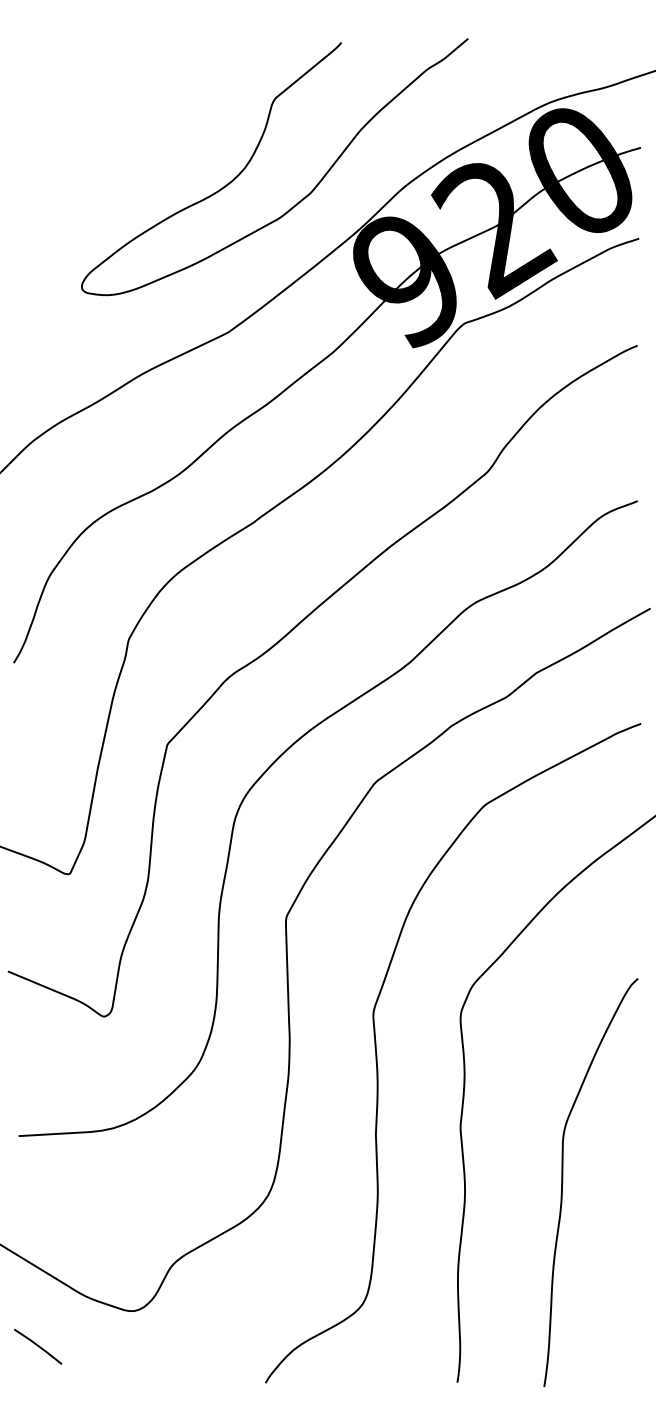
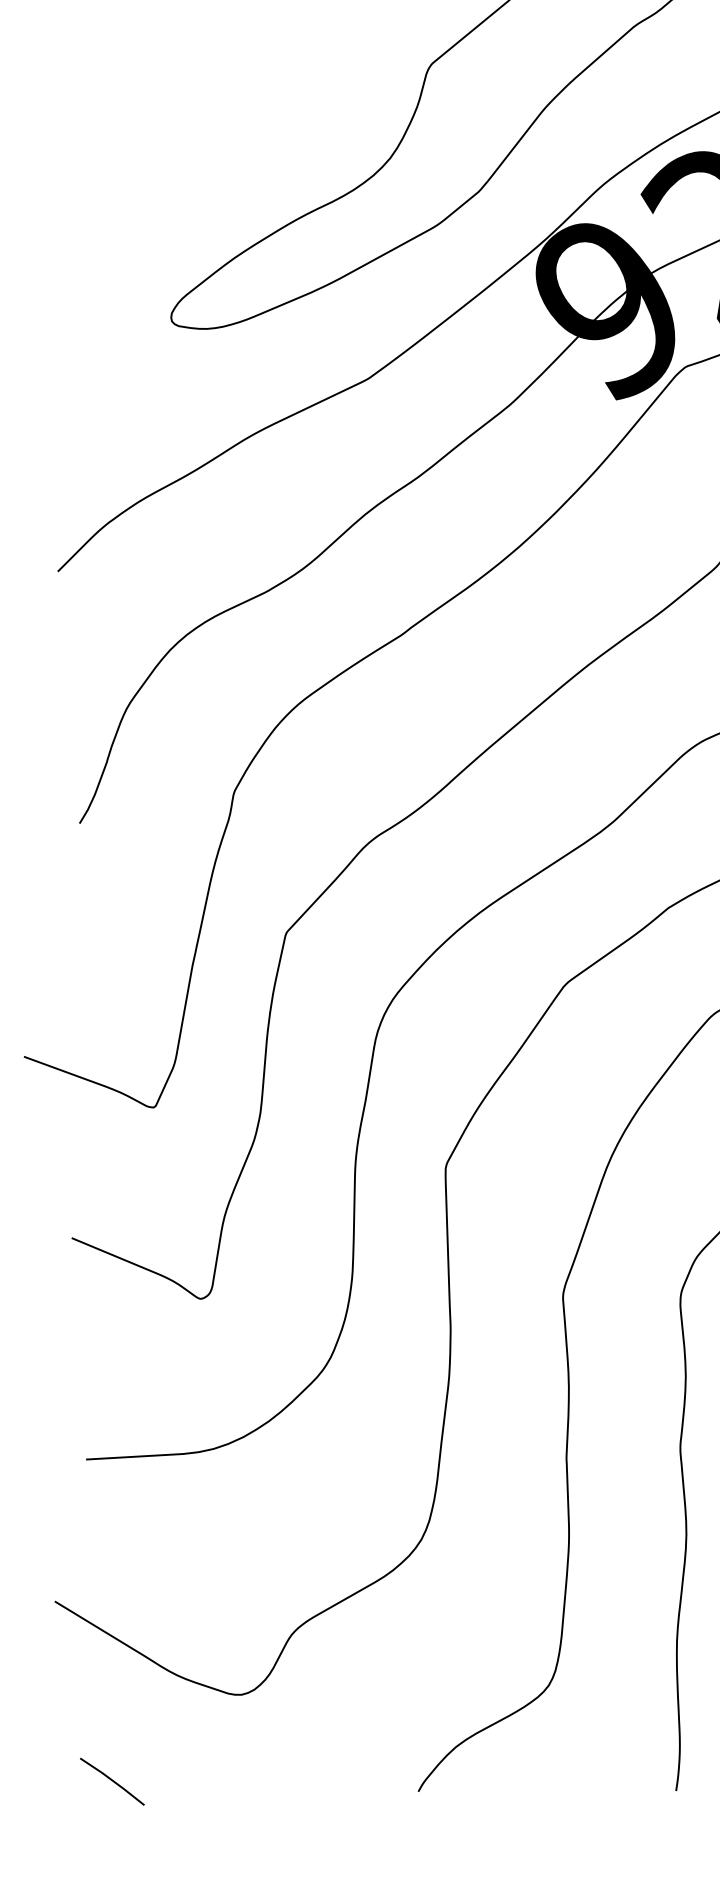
line: (38, 1346) -> (112, 1781), moved

